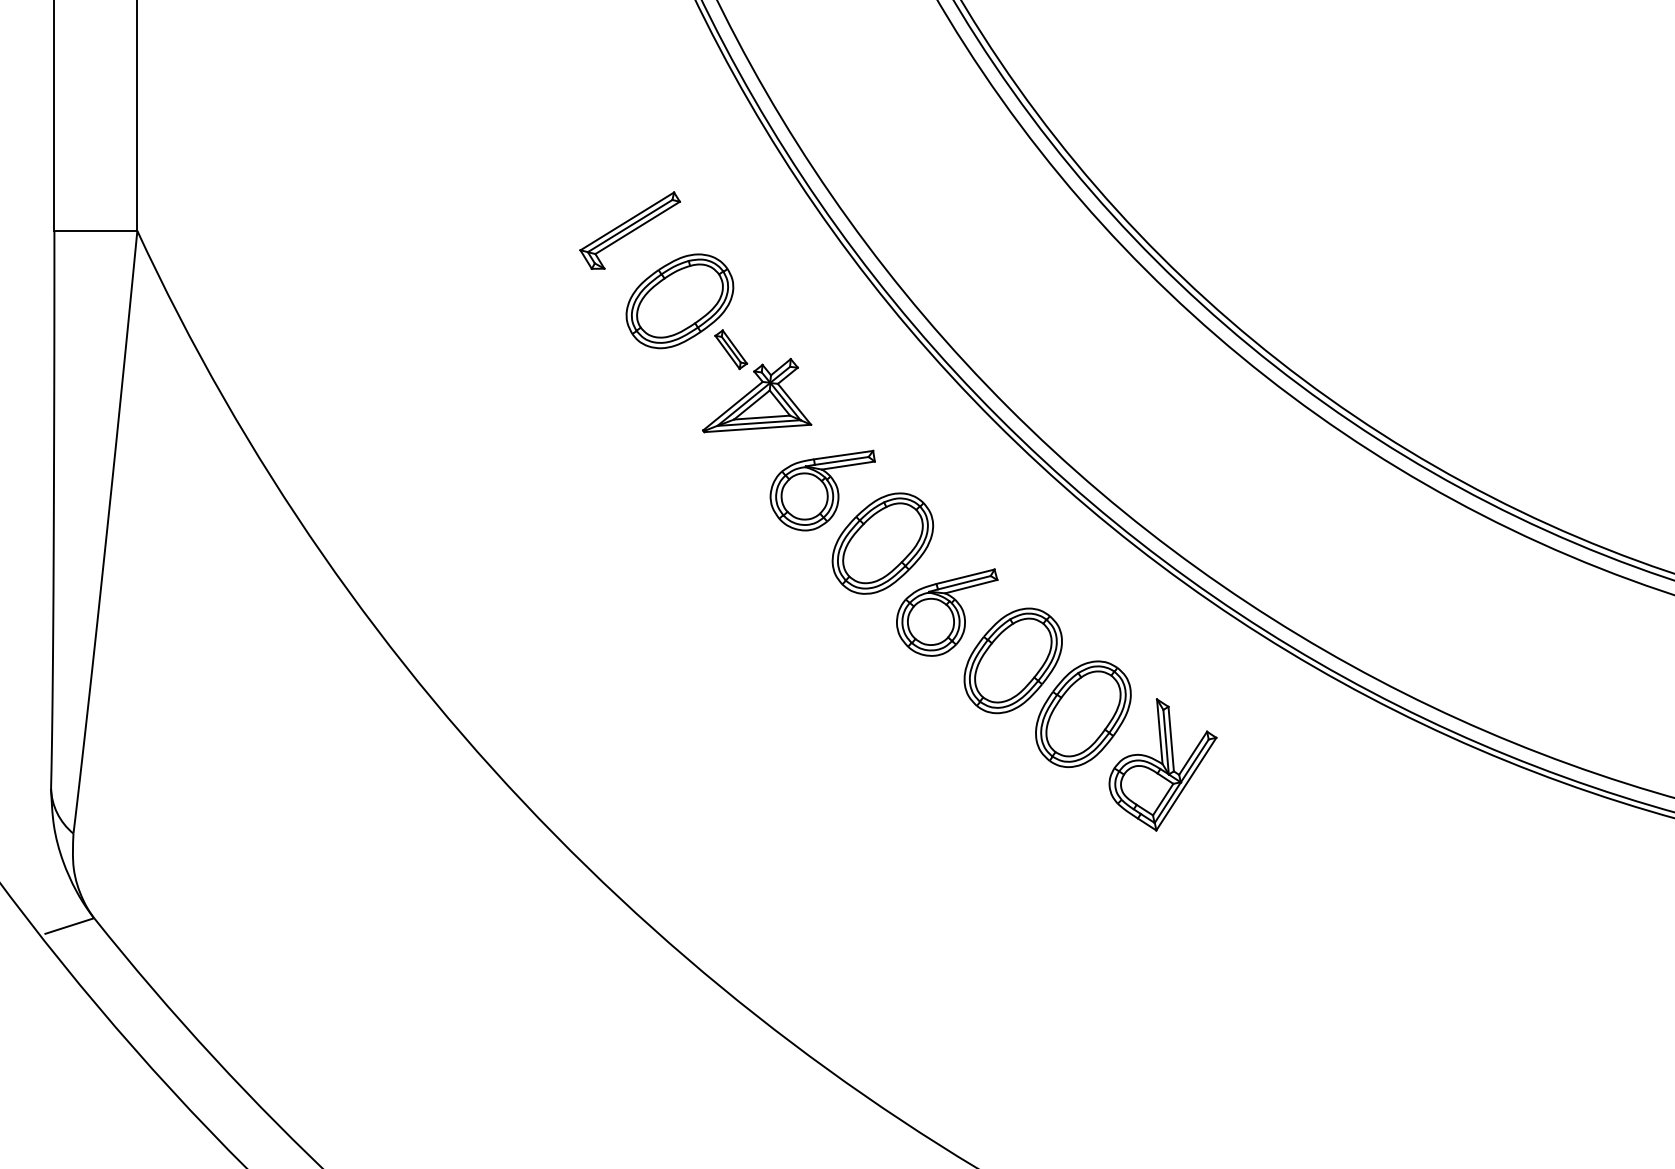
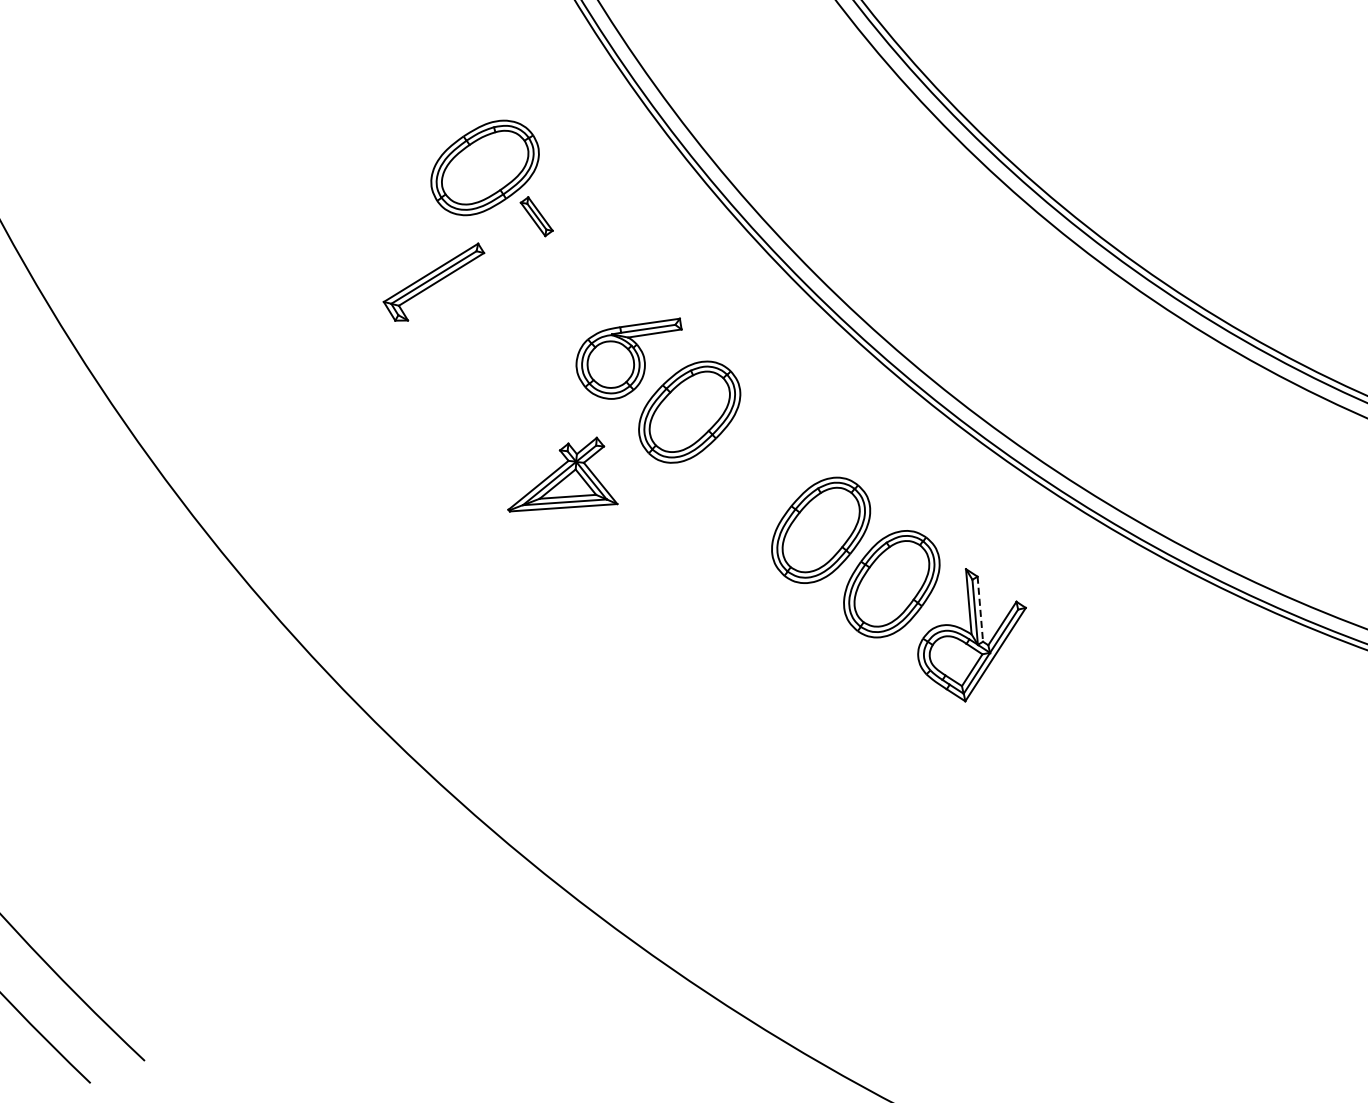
part: (629, 230) -> (433, 282), moved
part: (757, 395) -> (563, 474), moved
part: (947, 612) -> (754, 481), removed
line: (1171, 739) -> (980, 609), solid -> dashed

